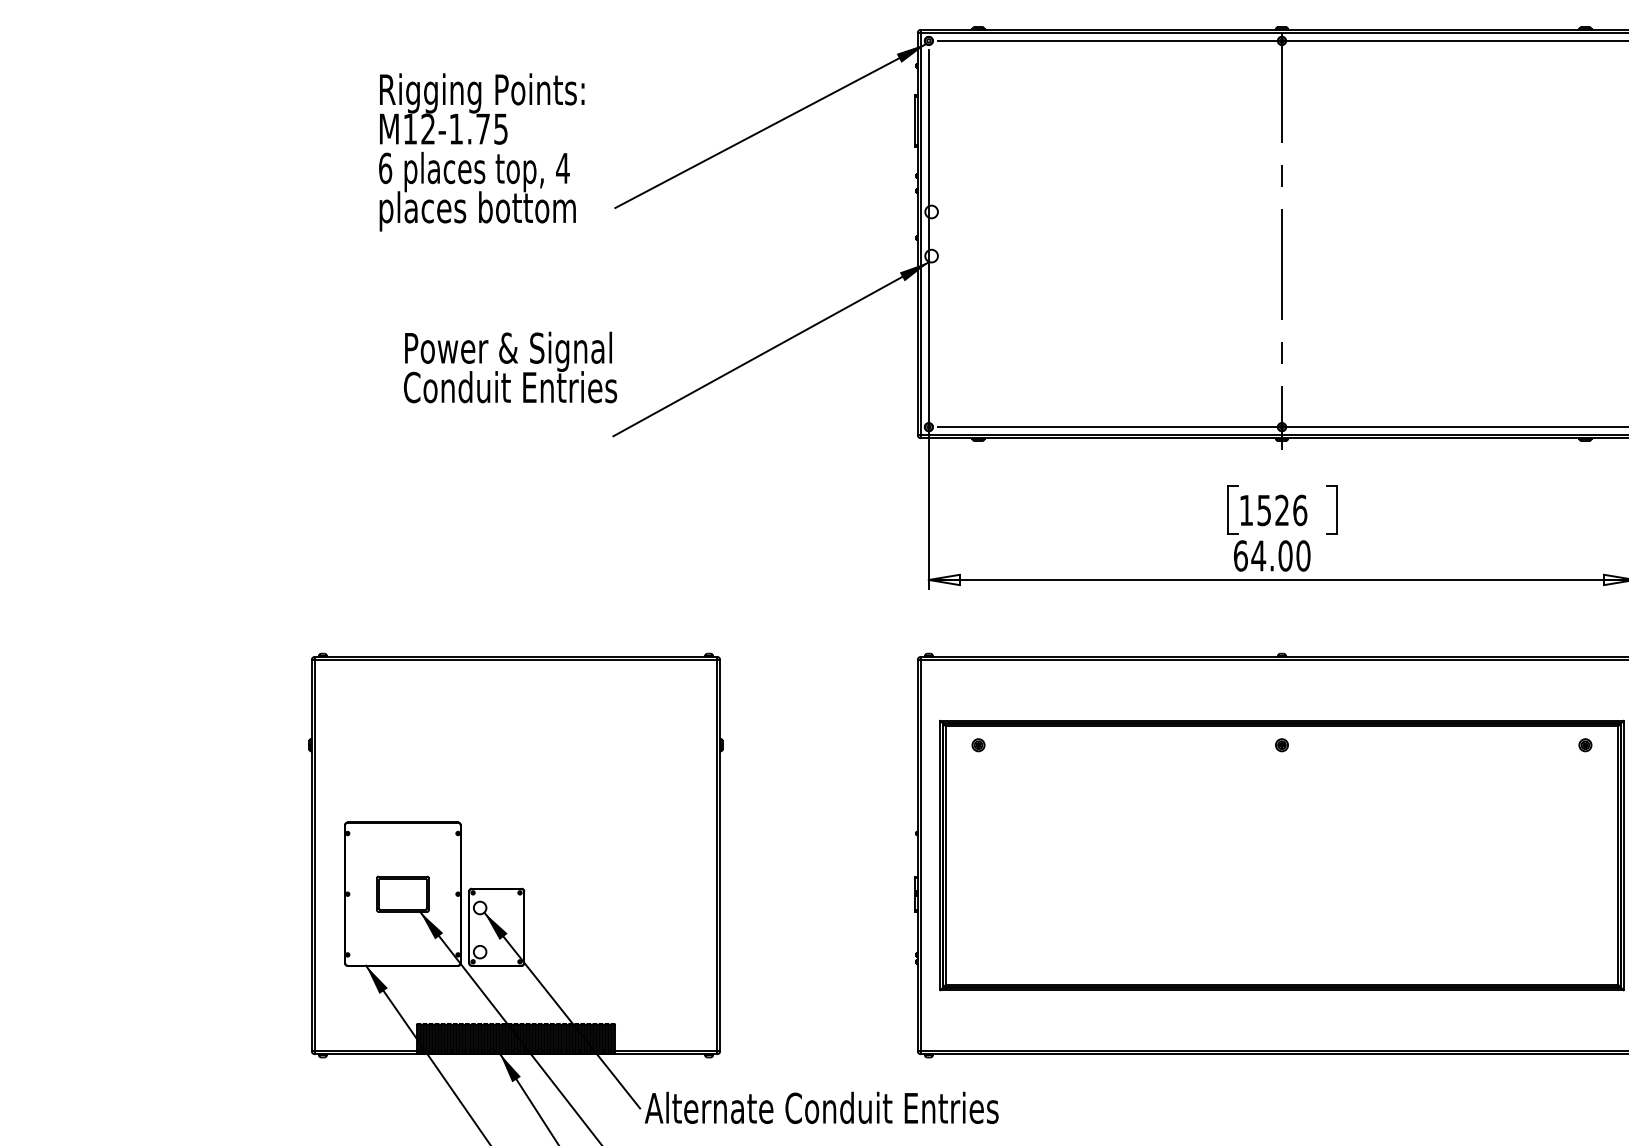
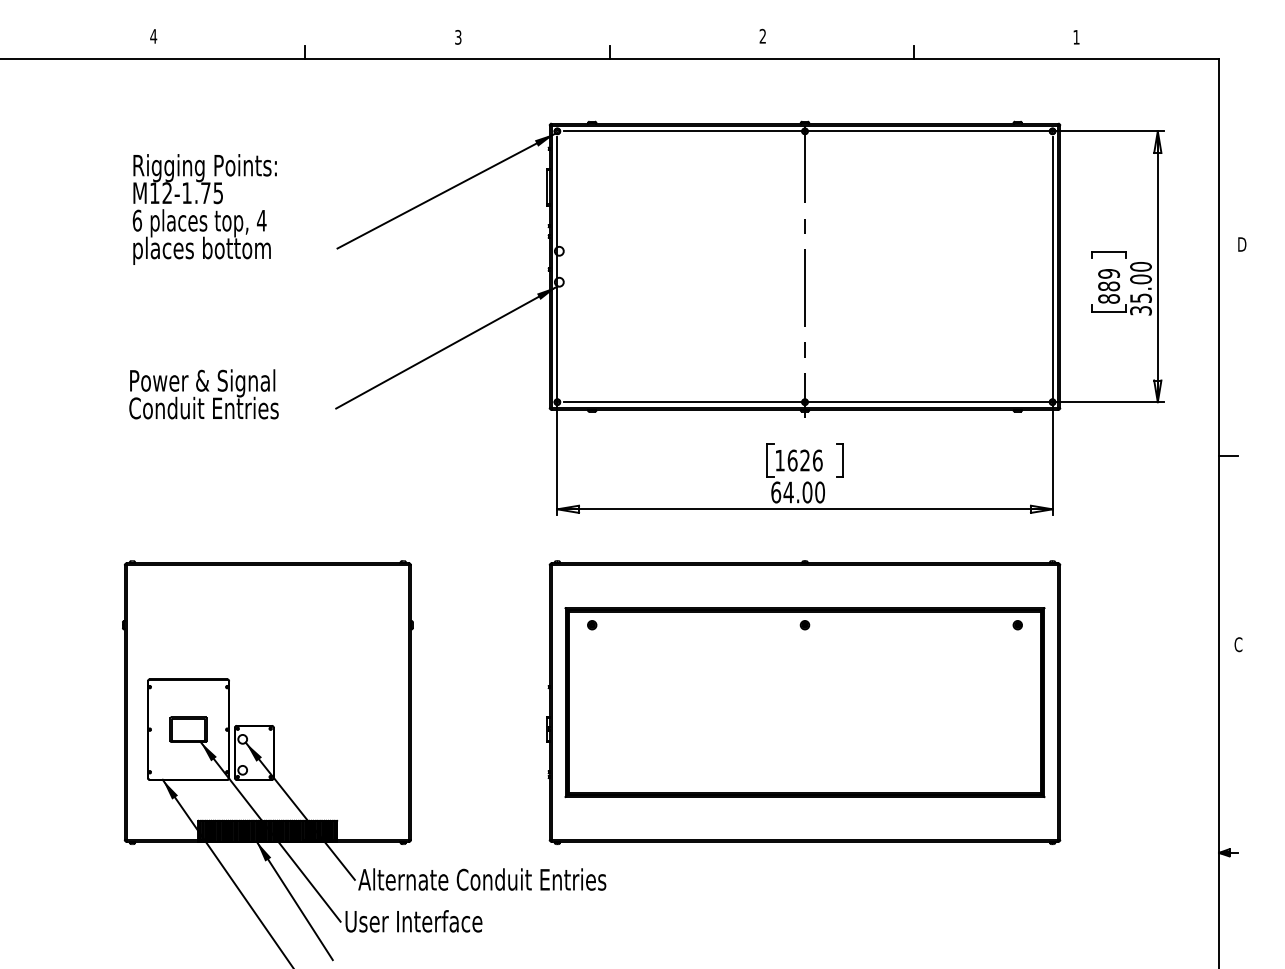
text: (481, 152) -> (204, 209), moved
text: (509, 367) -> (203, 394), moved
text: (1264, 510) -> (792, 460), 1526 -> 1626

